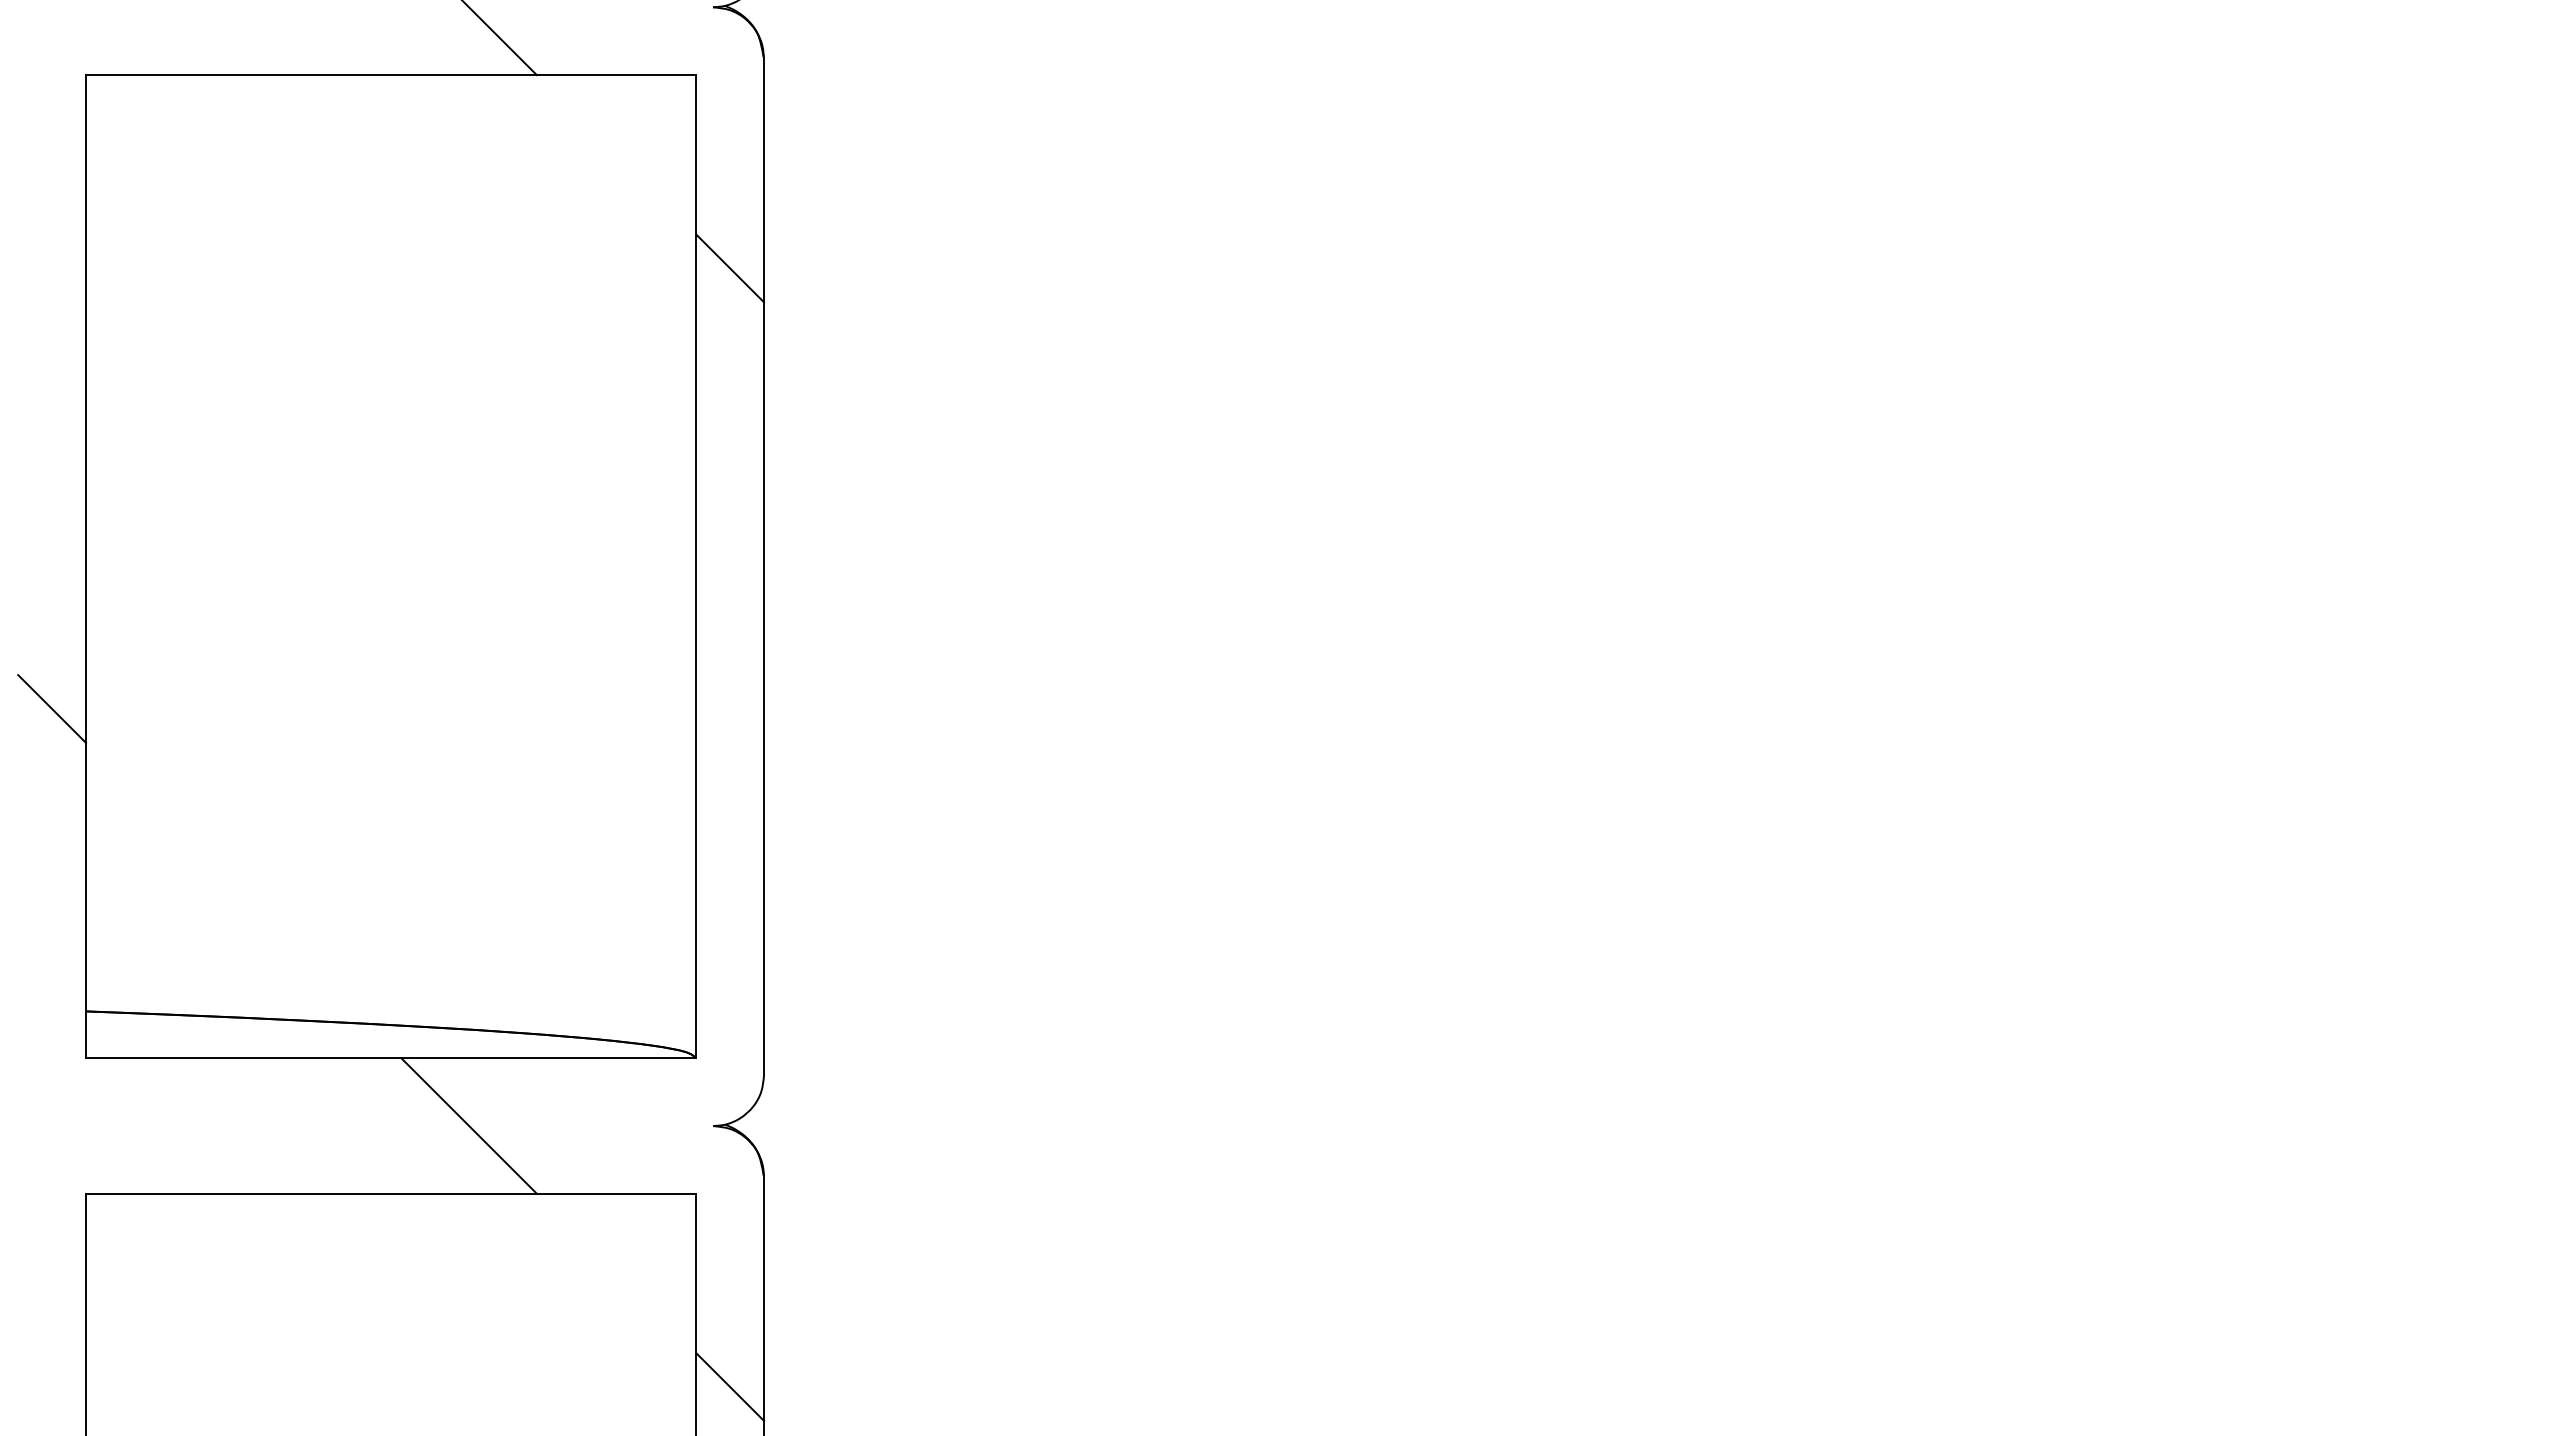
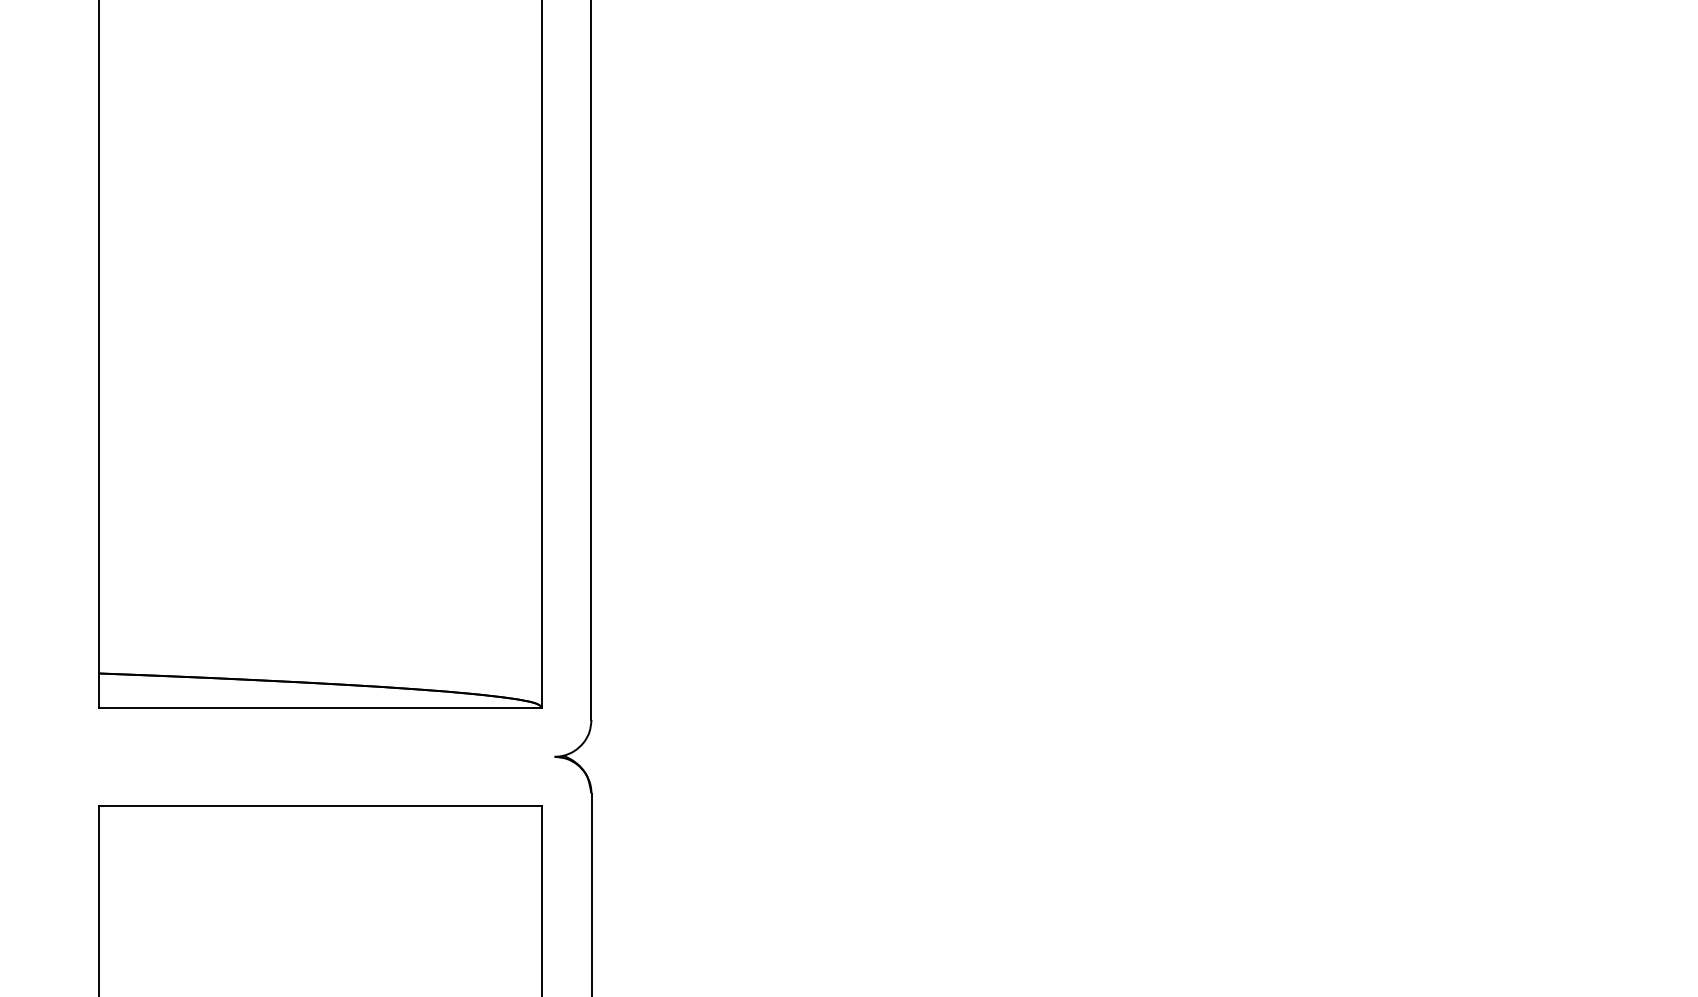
line: (729, 268) -> (566, 133), removed
line: (52, 708) -> (74, 453), removed
line: (468, 1125) -> (376, 756), removed
line: (730, 1386) -> (567, 946), removed

